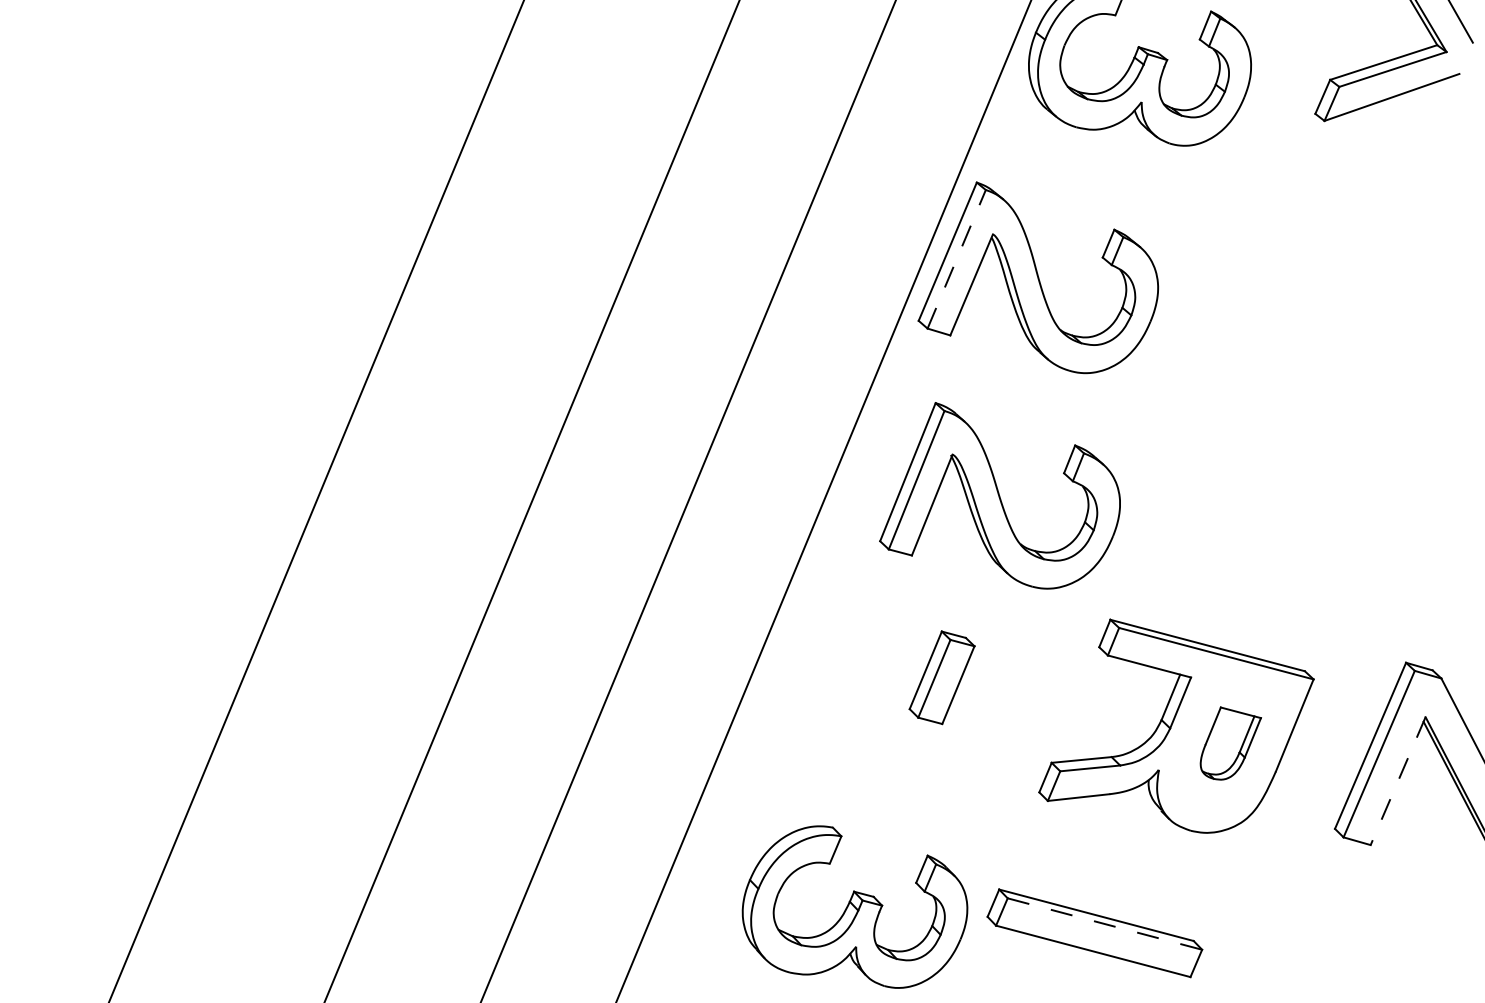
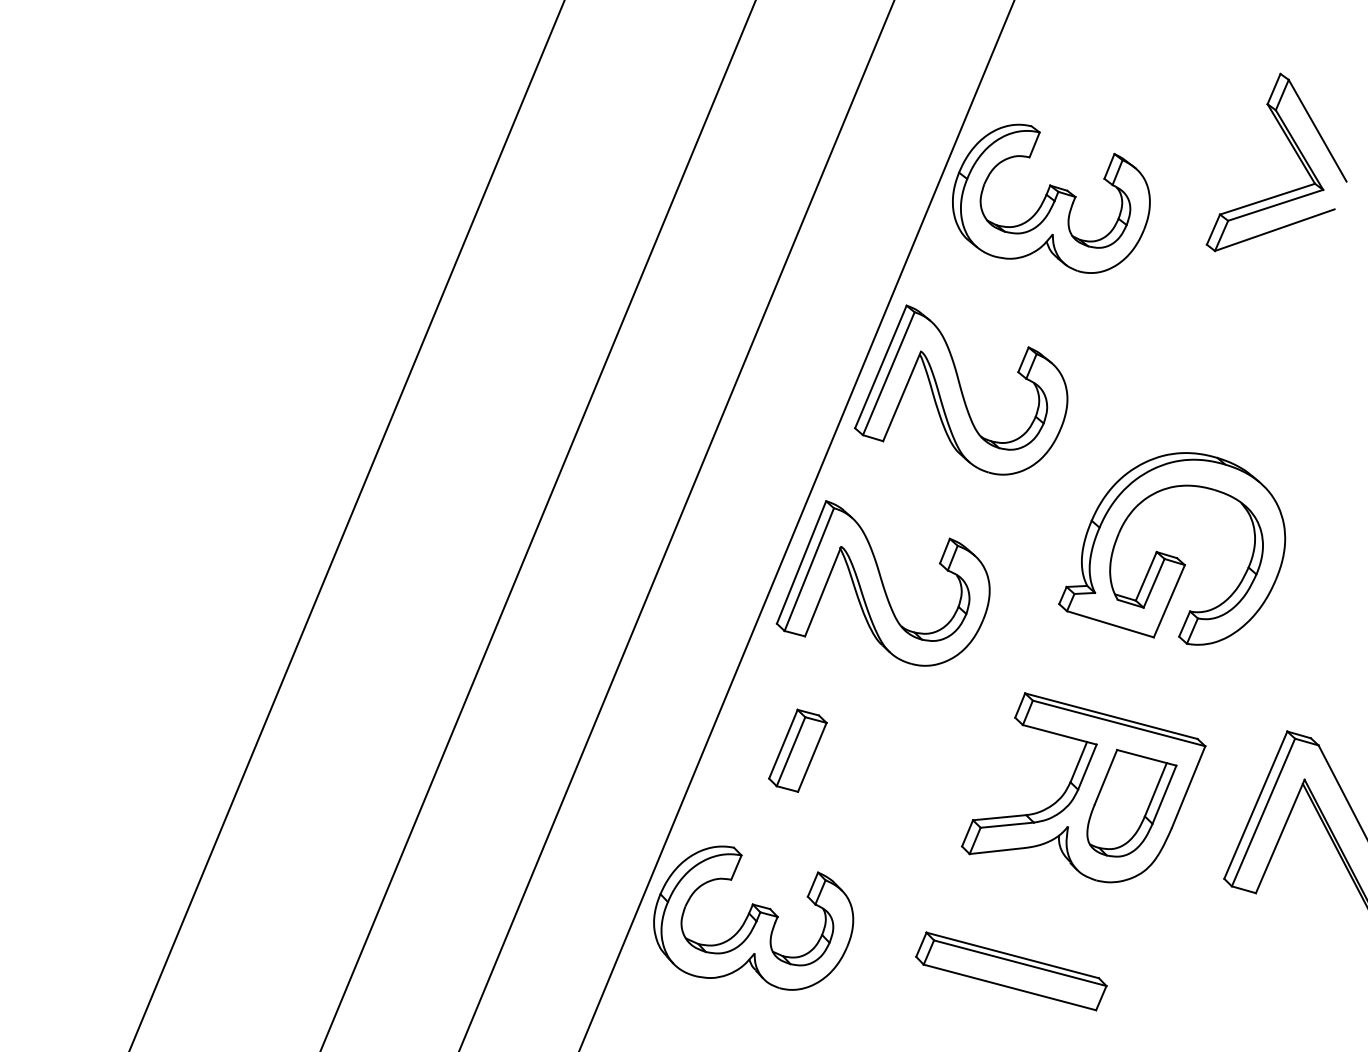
line: (956, 259) -> (888, 373), dashed -> solid
part: (1276, 464) -> (1172, 555), added
part: (999, 495) -> (882, 583), moved
part: (941, 677) -> (797, 750), moved
part: (1230, 742) -> (1131, 802), size x1.67
line: (1398, 781) -> (1280, 836), dashed -> solid
part: (854, 906) -> (753, 917), moved
line: (1105, 924) -> (1020, 963), dashed -> solid

